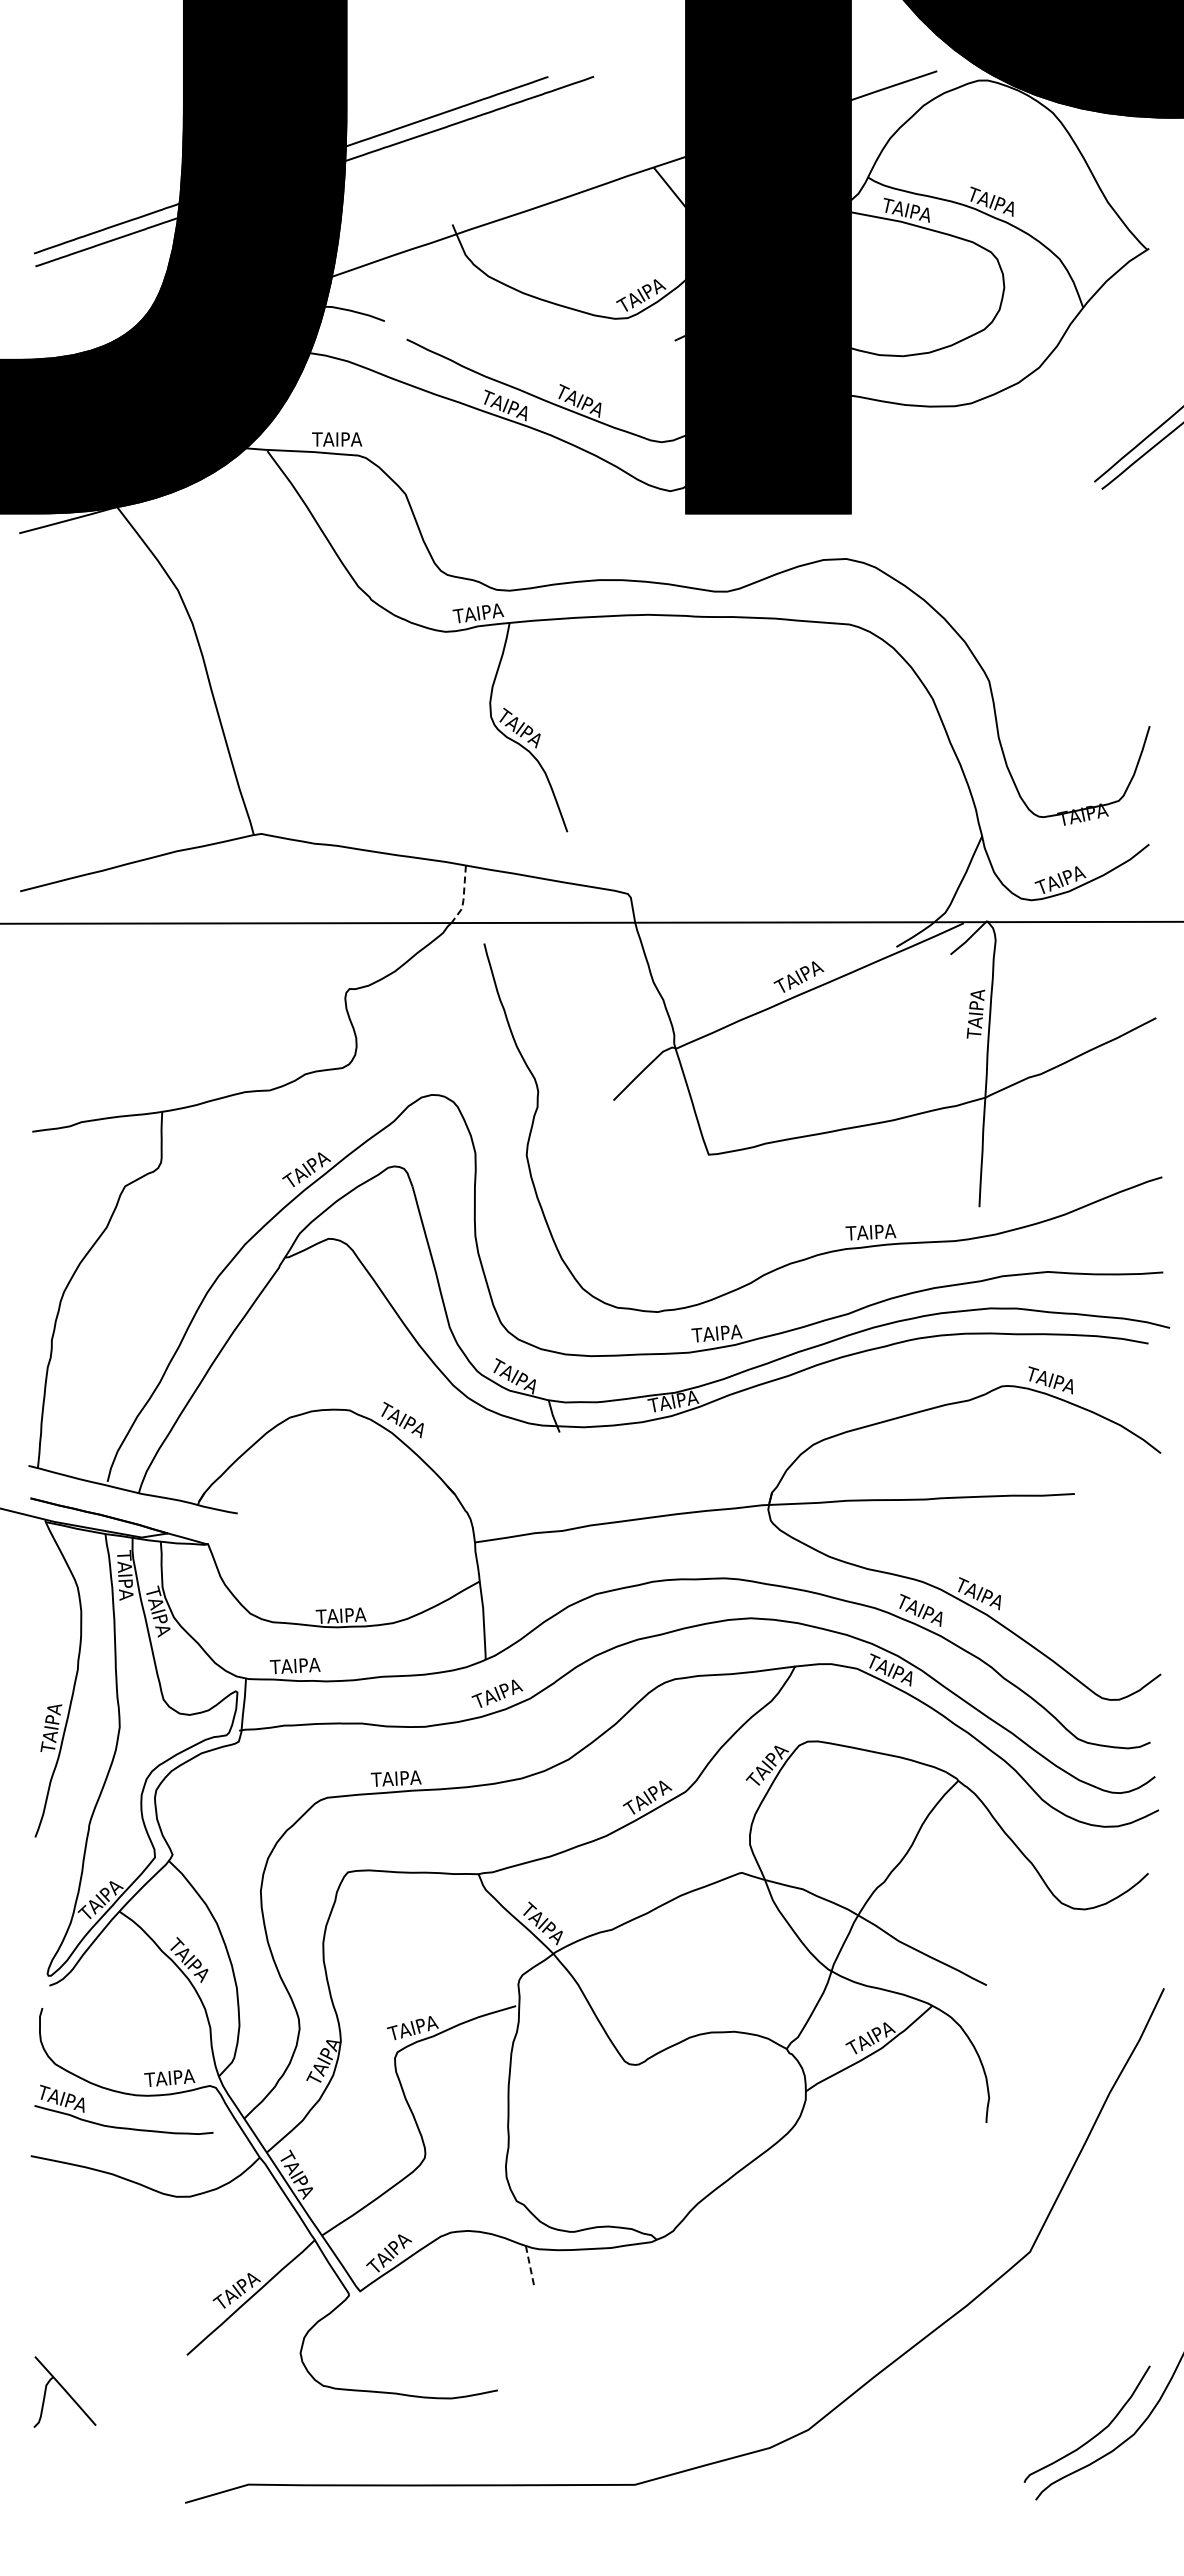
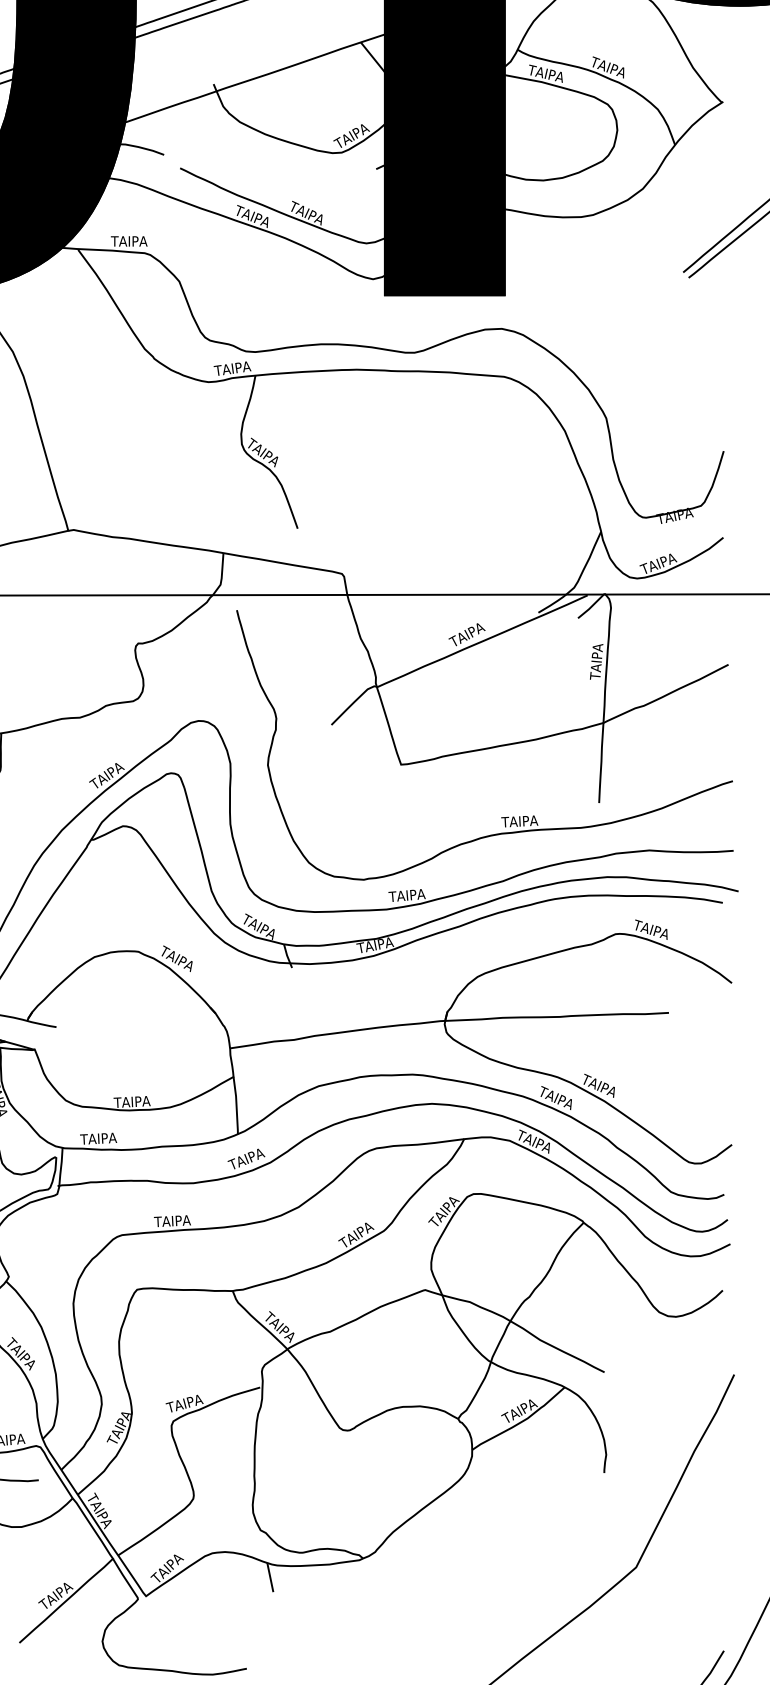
line: (463, 897) -> (221, 576), dashed -> solid
line: (530, 2266) -> (270, 1578), dashed -> solid

